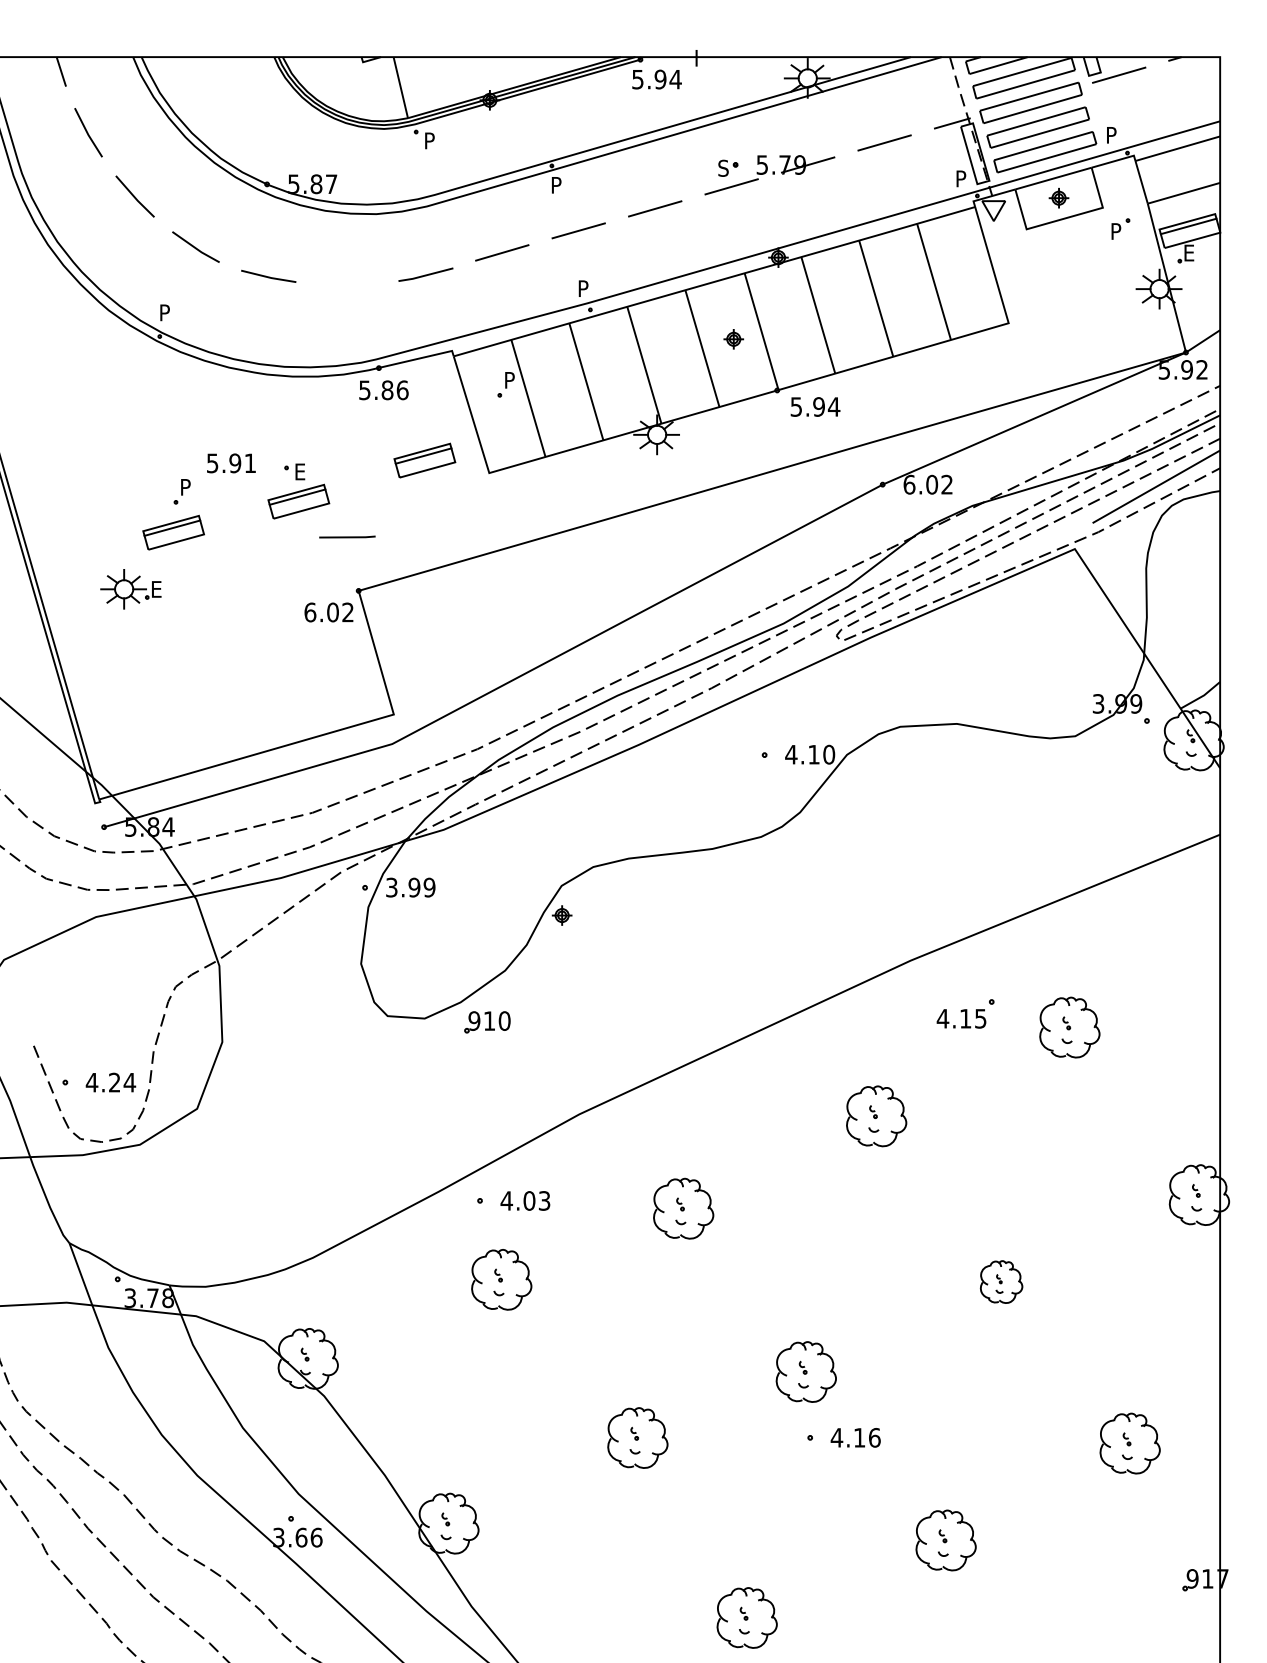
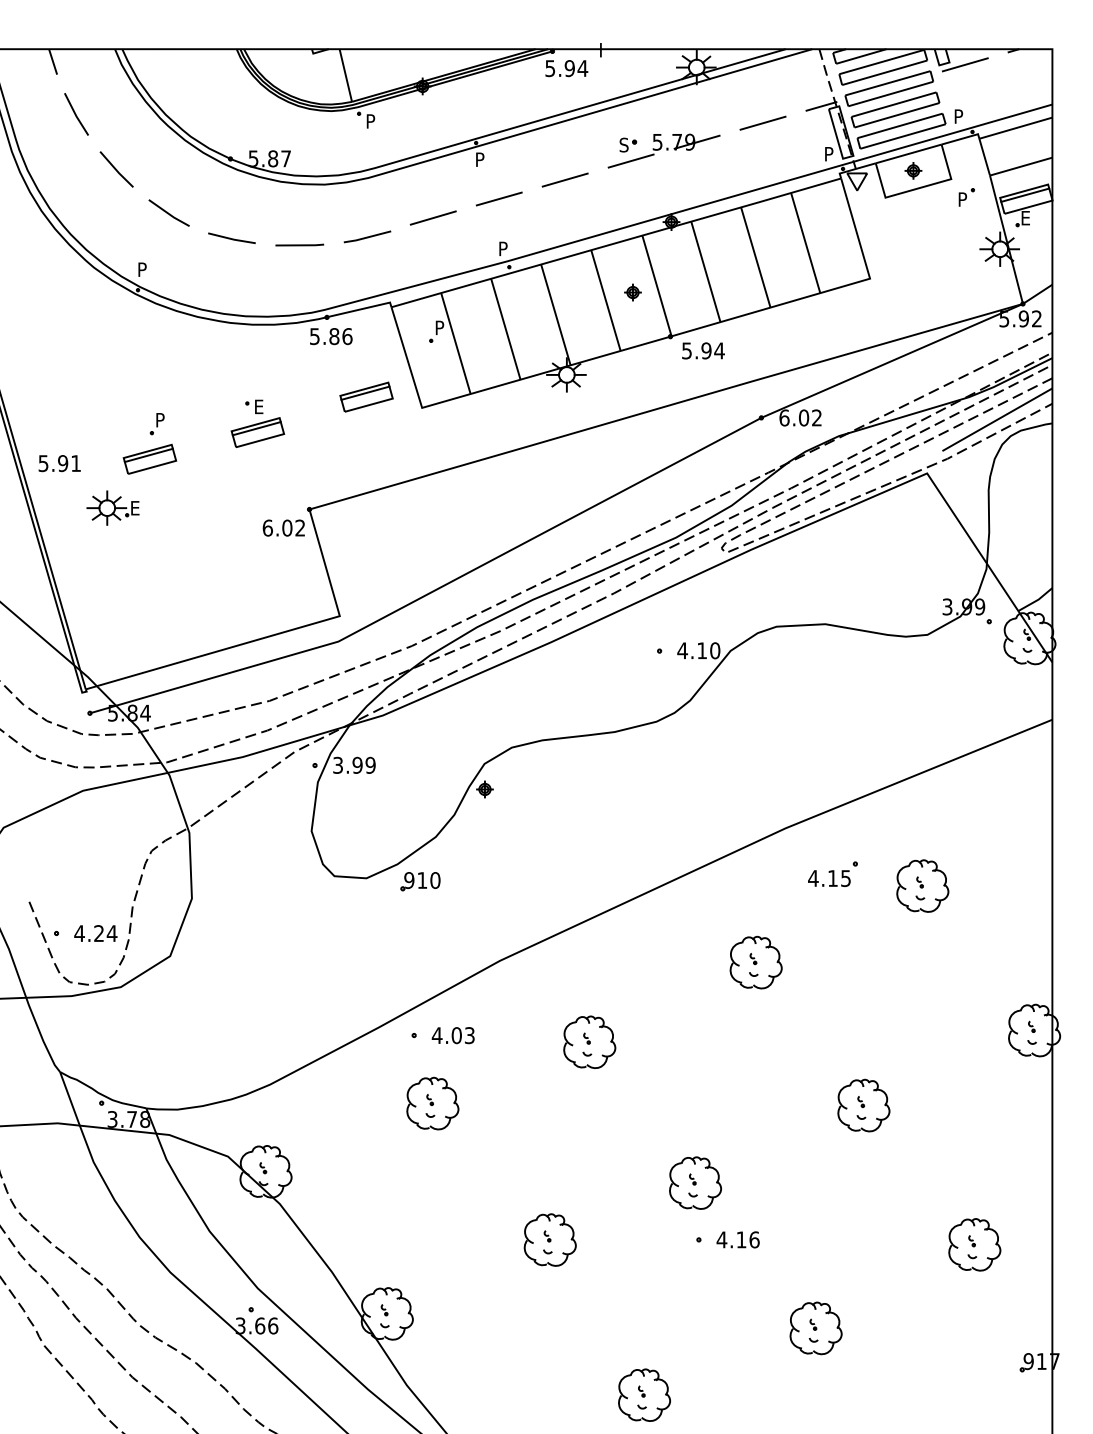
text: (231, 463) -> (59, 463), moved
line: (347, 536) -> (299, 244), moved
part: (1001, 1282) -> (863, 1105), size x1.43

